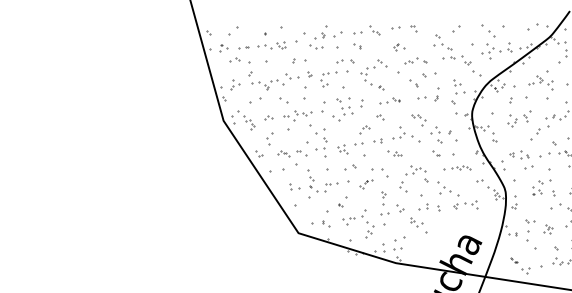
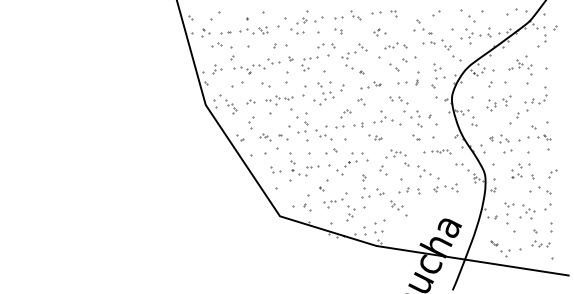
part: (418, 120) -> (398, 104), size x1.43
part: (342, 148) -> (323, 132), size x1.67
part: (365, 183) -> (346, 167), size x1.67
part: (548, 228) -> (527, 211), size x1.67

